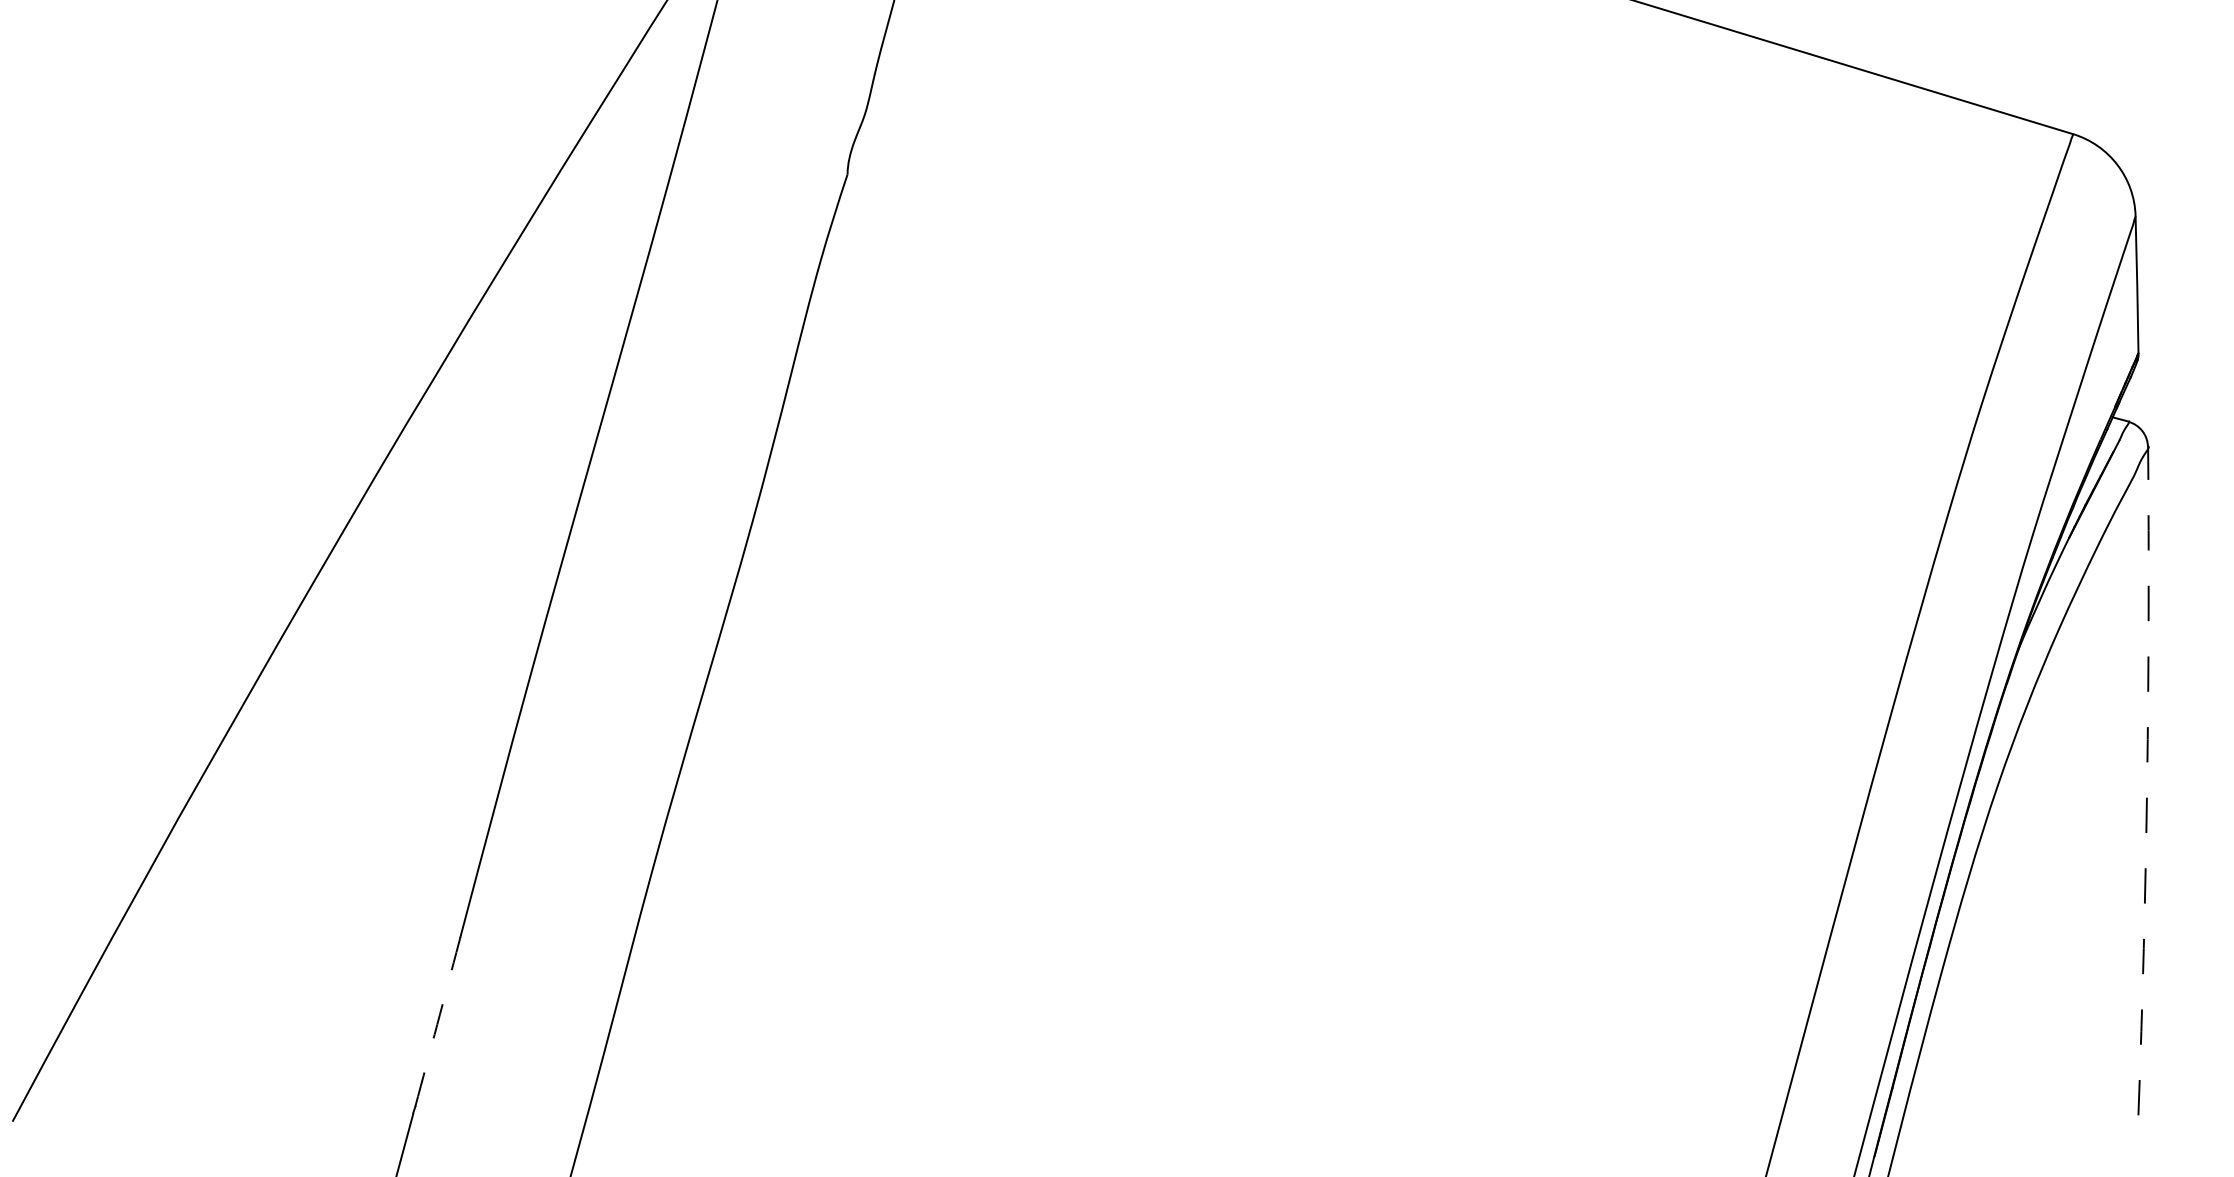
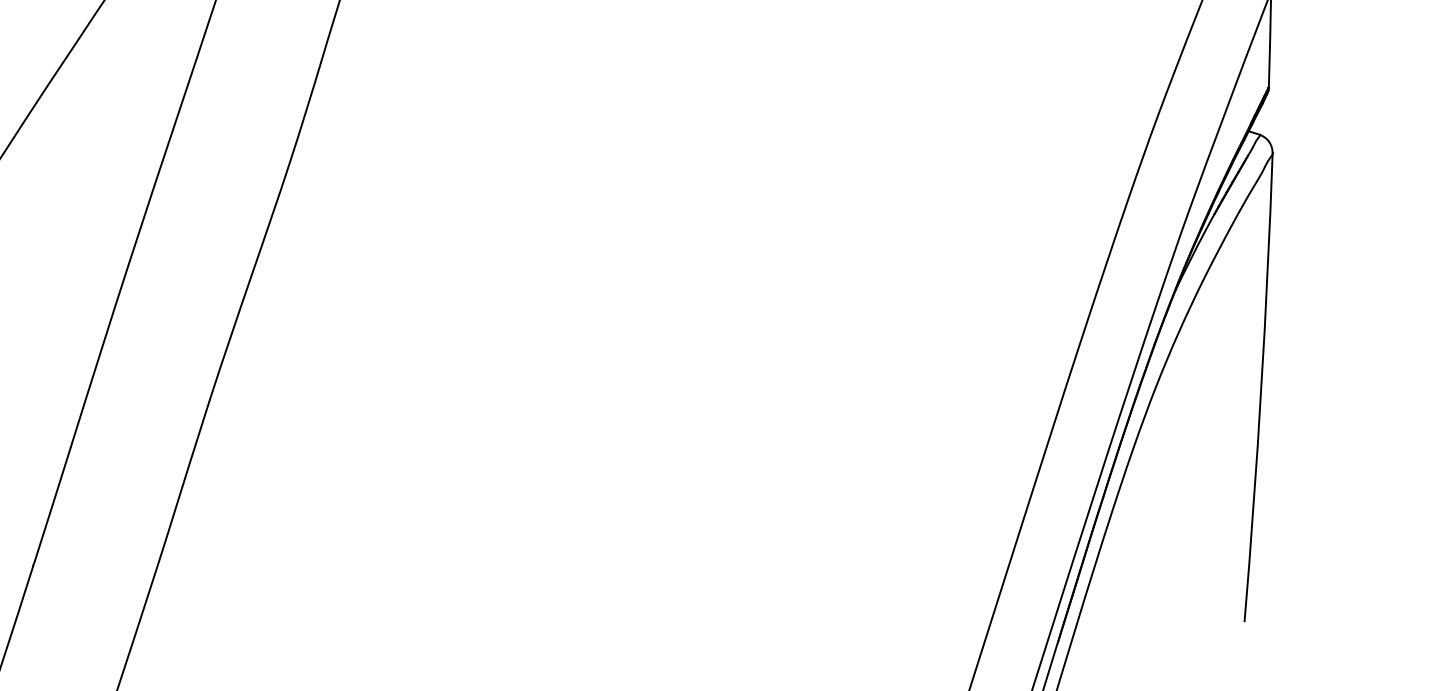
arc: (2147, 781) -> (1261, 388), dashed -> solid
arc: (437, 1024) -> (53, 504), dashed -> solid

